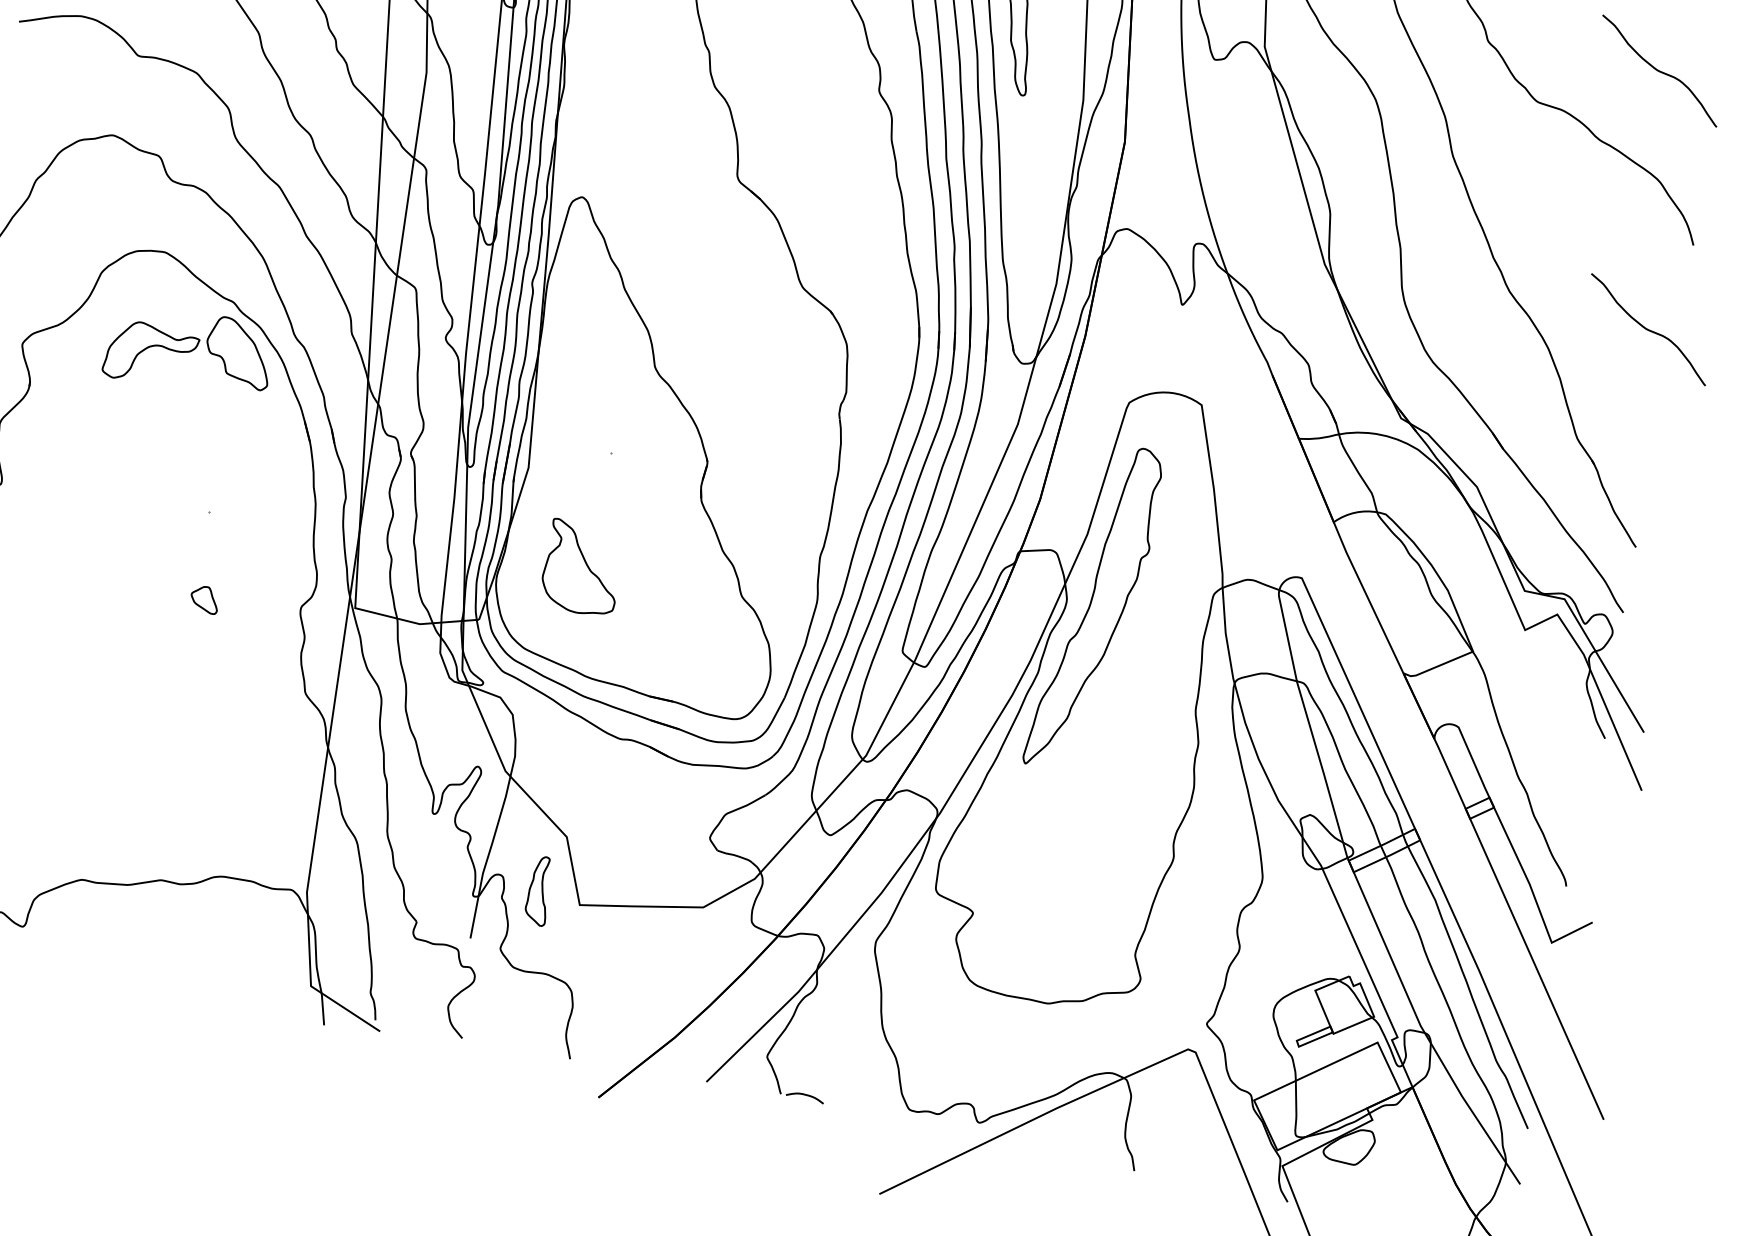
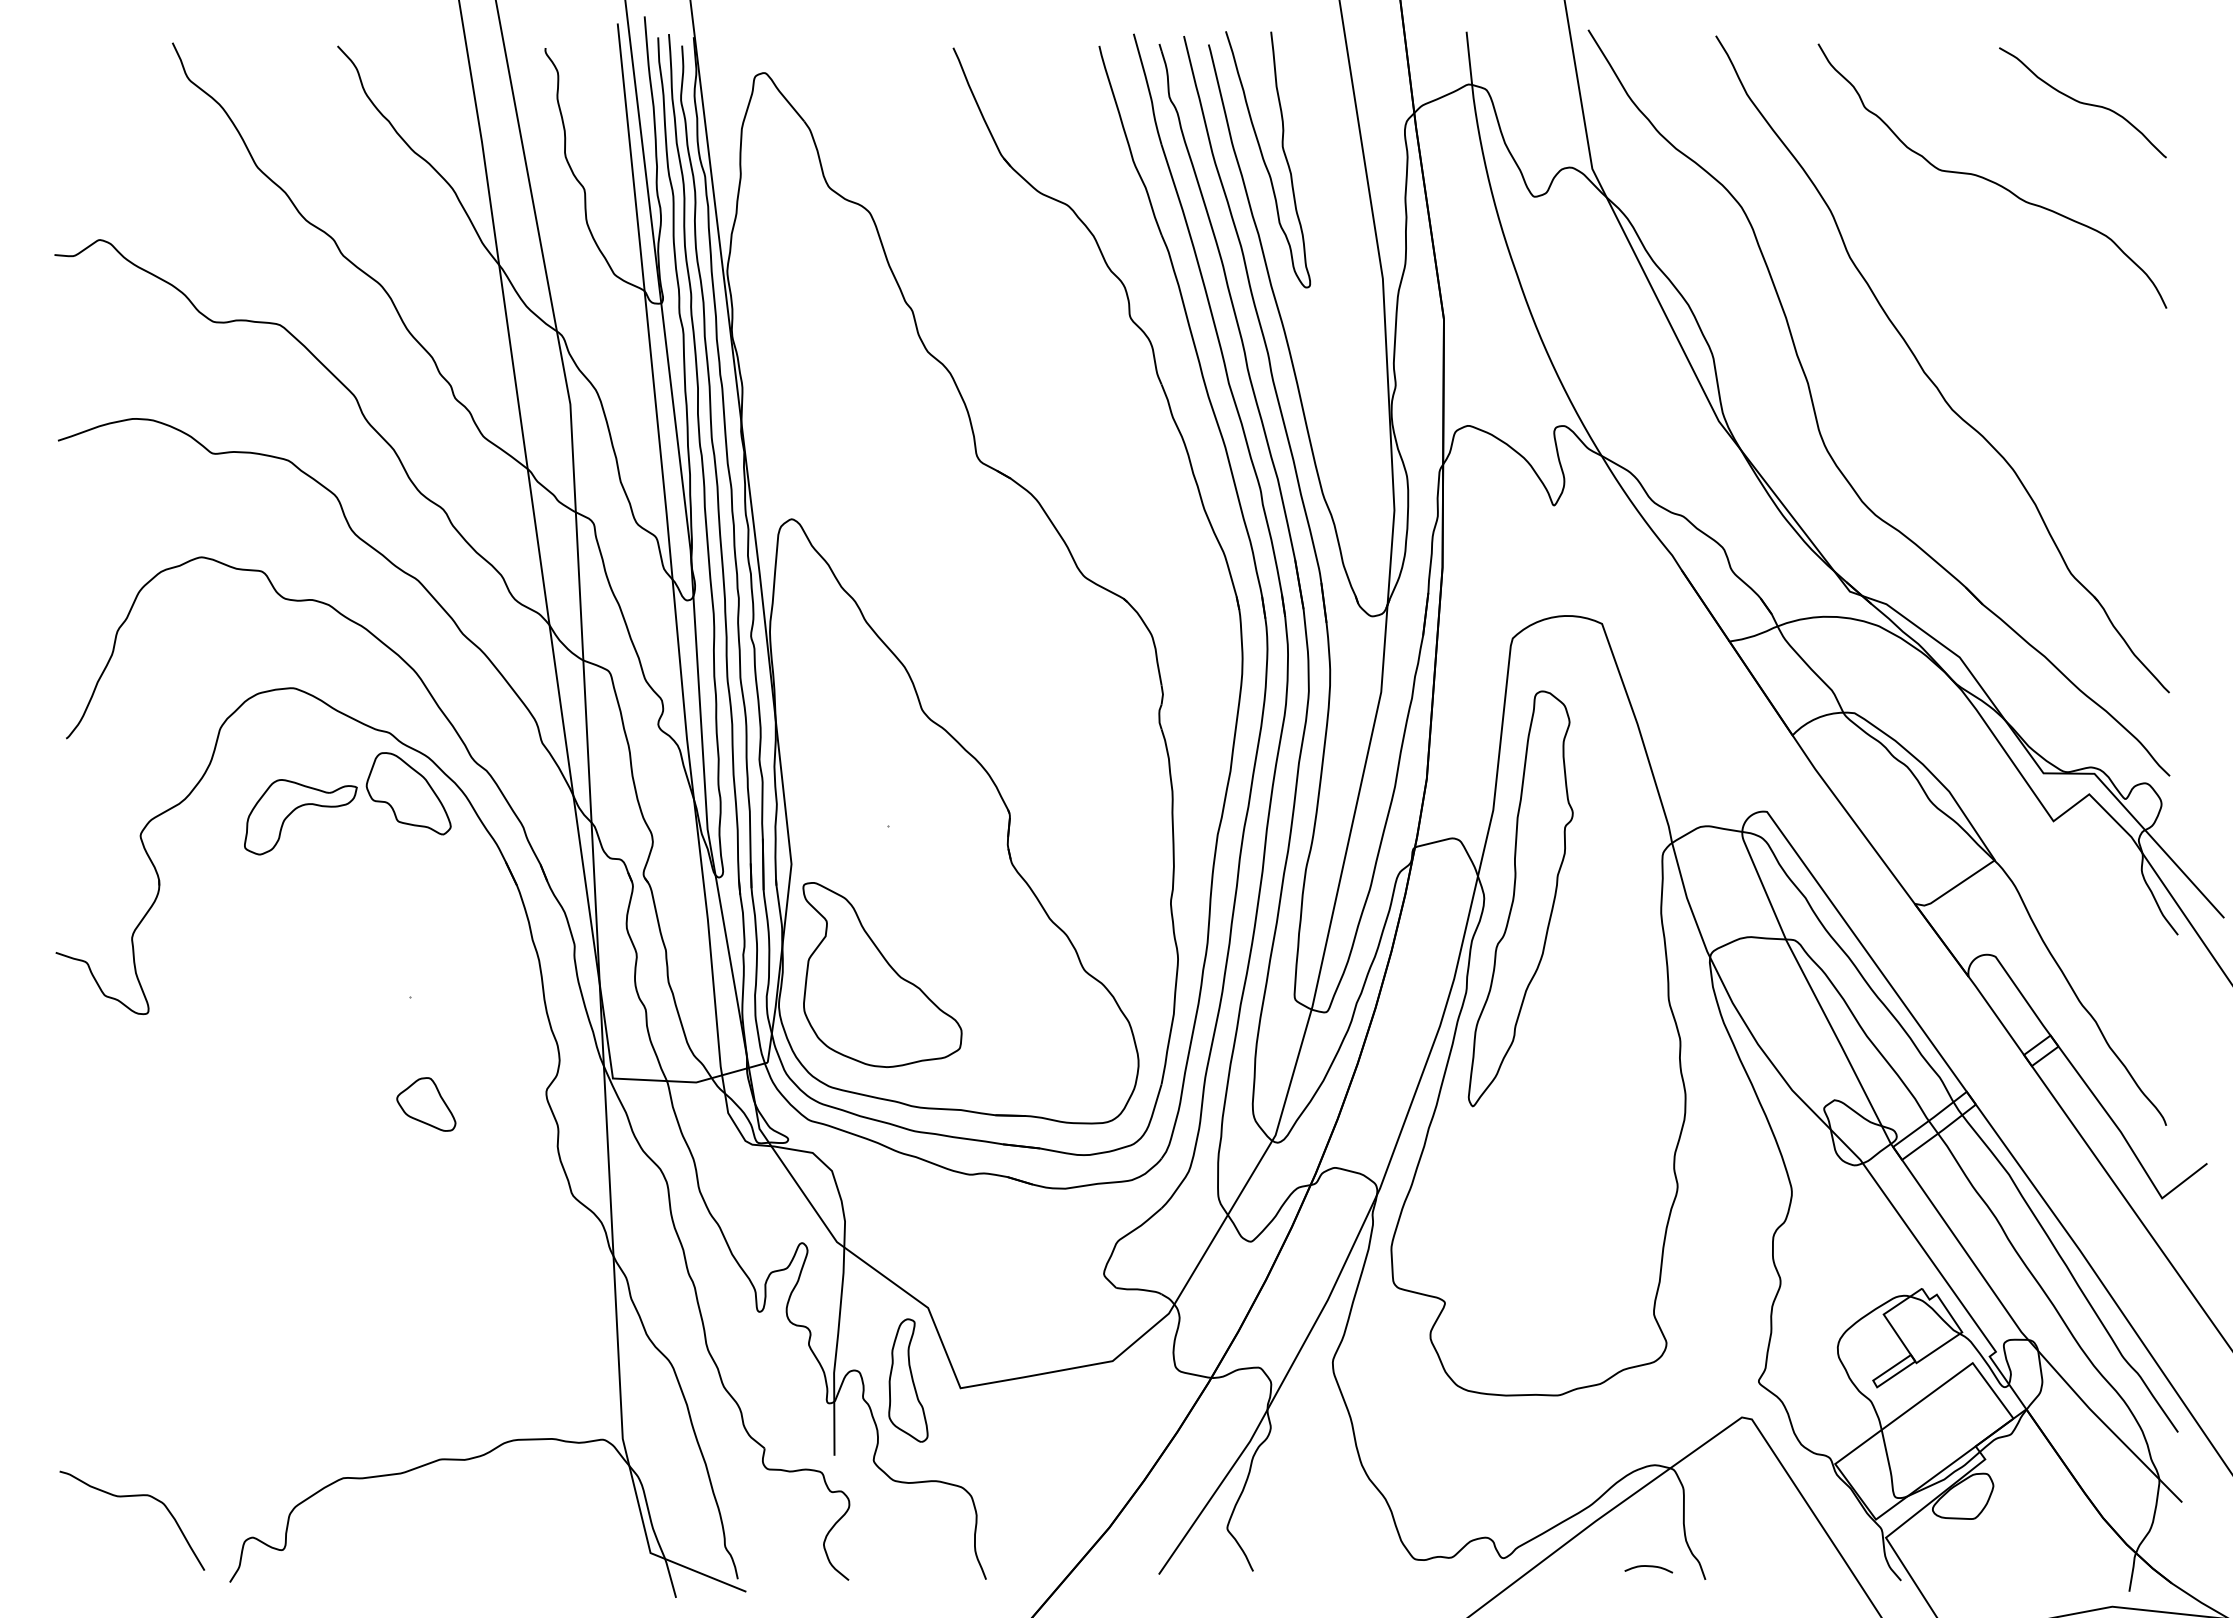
curve: (1648, 329) -> (2131, 422), removed
part: (582, 568) -> (882, 974), size x1.67
part: (204, 599) -> (426, 1104), size x1.67
part: (540, 890) -> (908, 1380), size x1.43
curve: (805, 1095) -> (1648, 1567), moved

